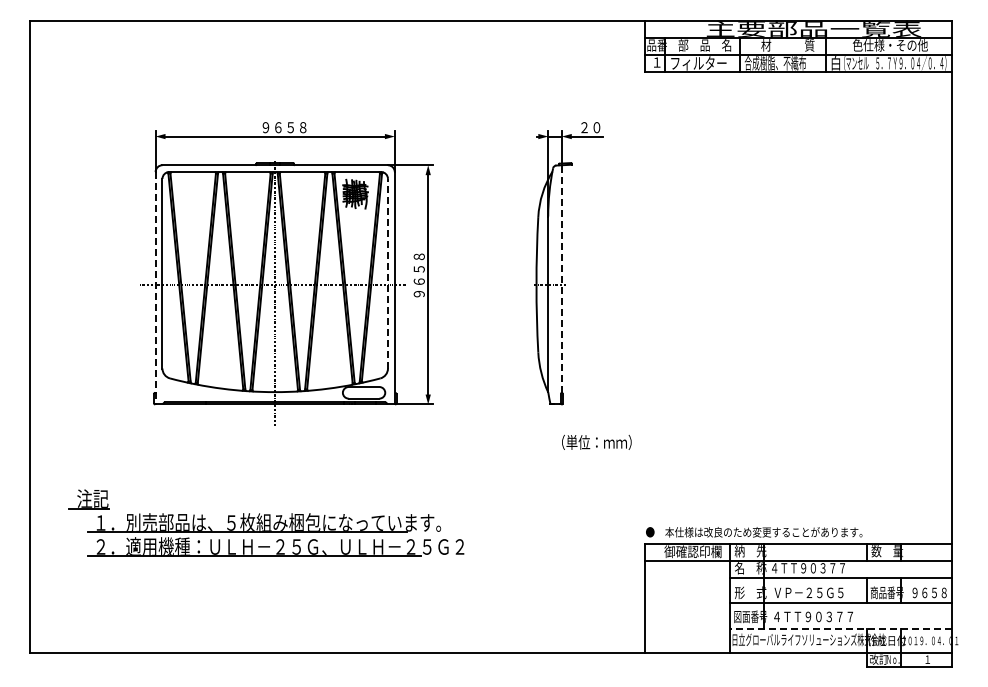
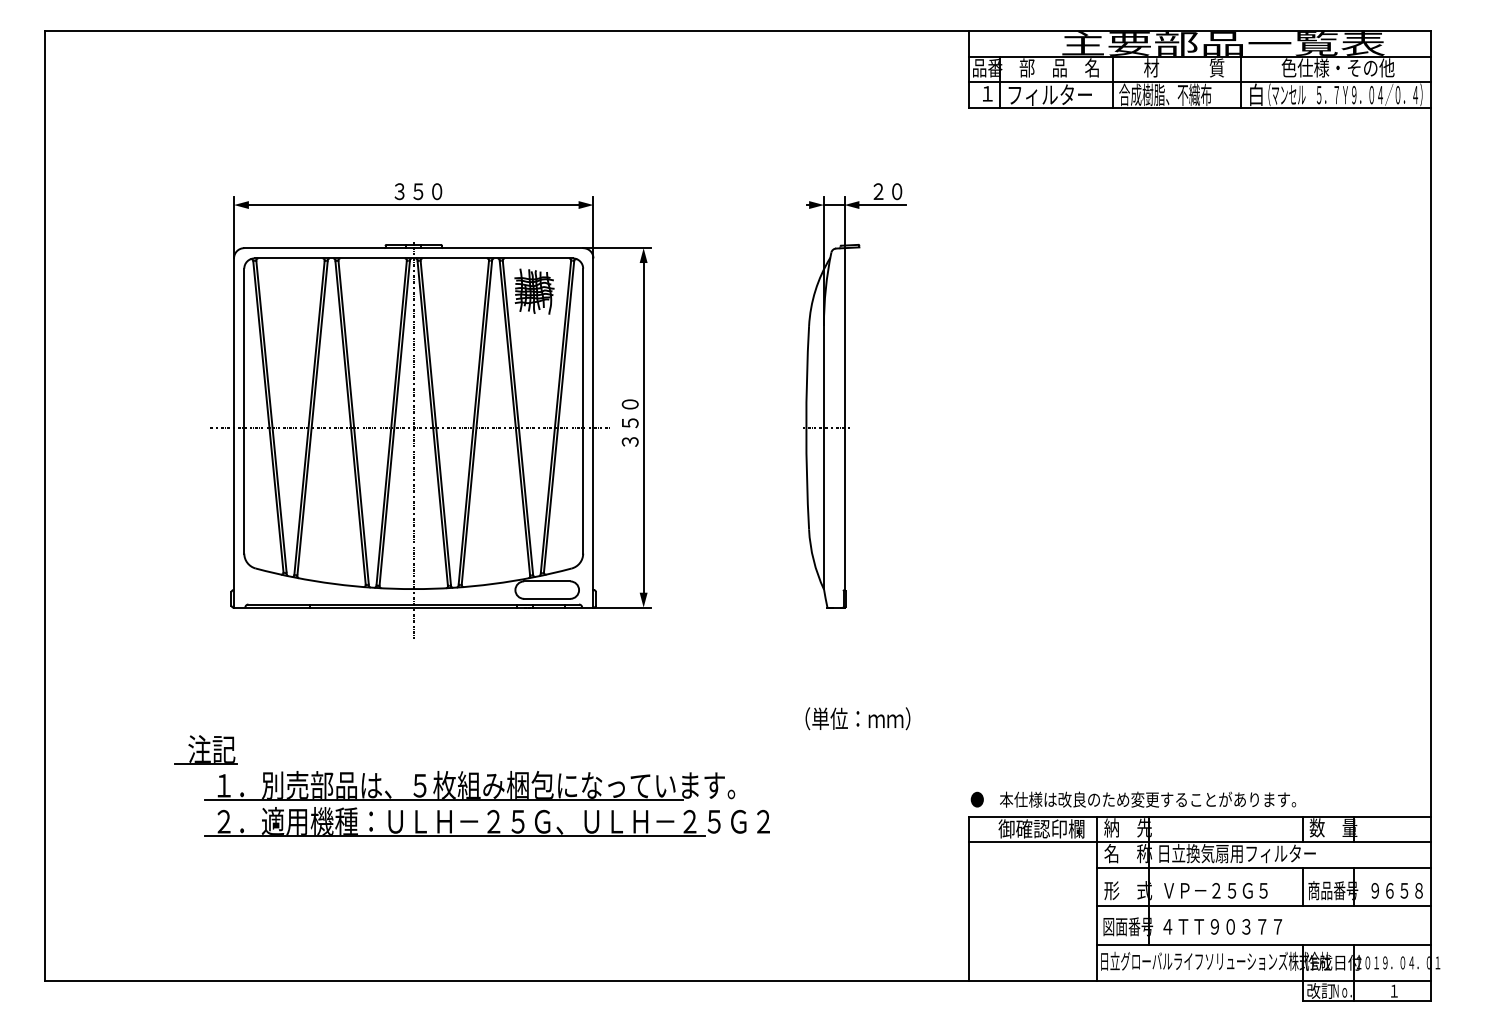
text: (284, 127) -> (427, 191), ９６５８ -> ３５０
line: (387, 273) -> (582, 410), dashed -> solid
text: (418, 275) -> (629, 413), ９６５８ -> ３５０
line: (561, 279) -> (843, 419), dashed -> solid
line: (155, 288) -> (233, 433), dashed -> solid
text: (596, 442) -> (857, 718), moved
part: (266, 522) -> (472, 784), moved
text: (823, 568) -> (1237, 854), ４ＴＴ９０３７７ -> 日立換気扇用フィルター
line: (840, 628) -> (1263, 944), dashed -> solid

